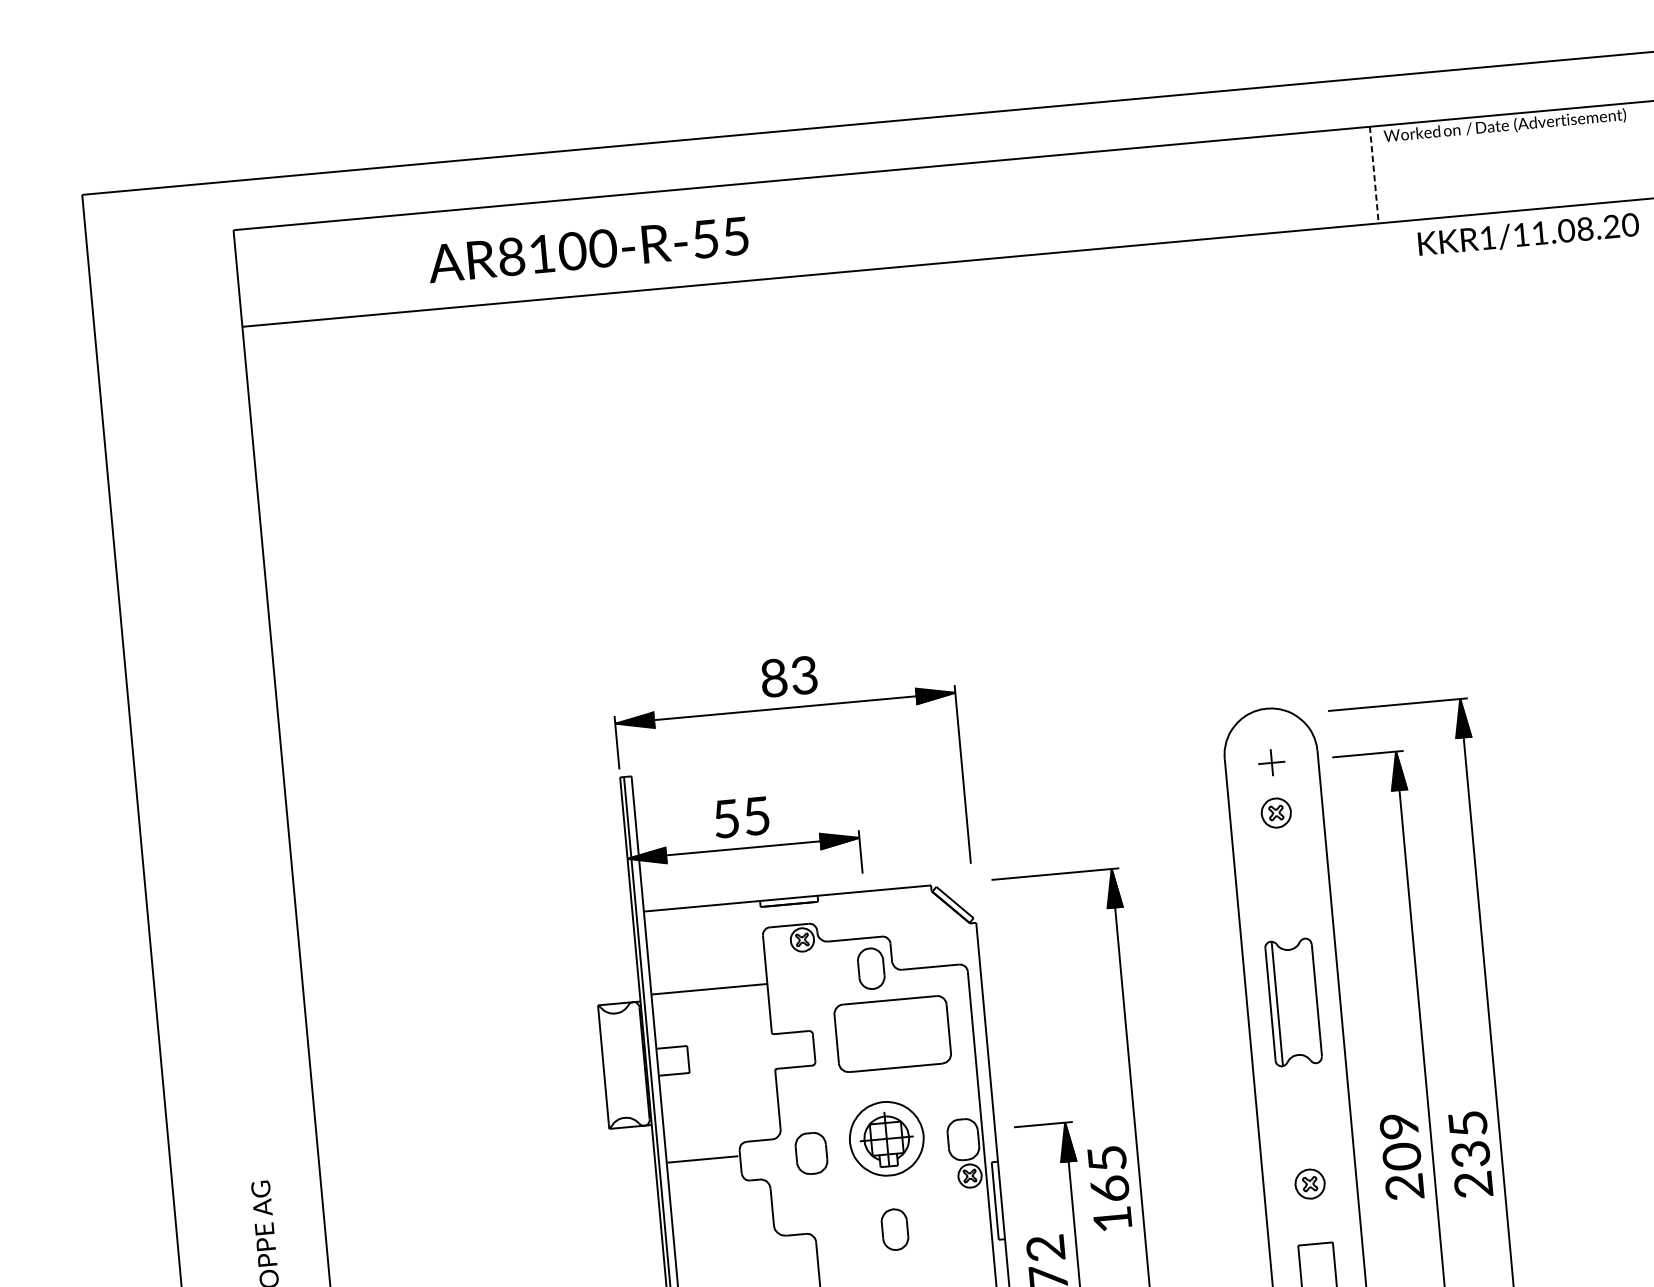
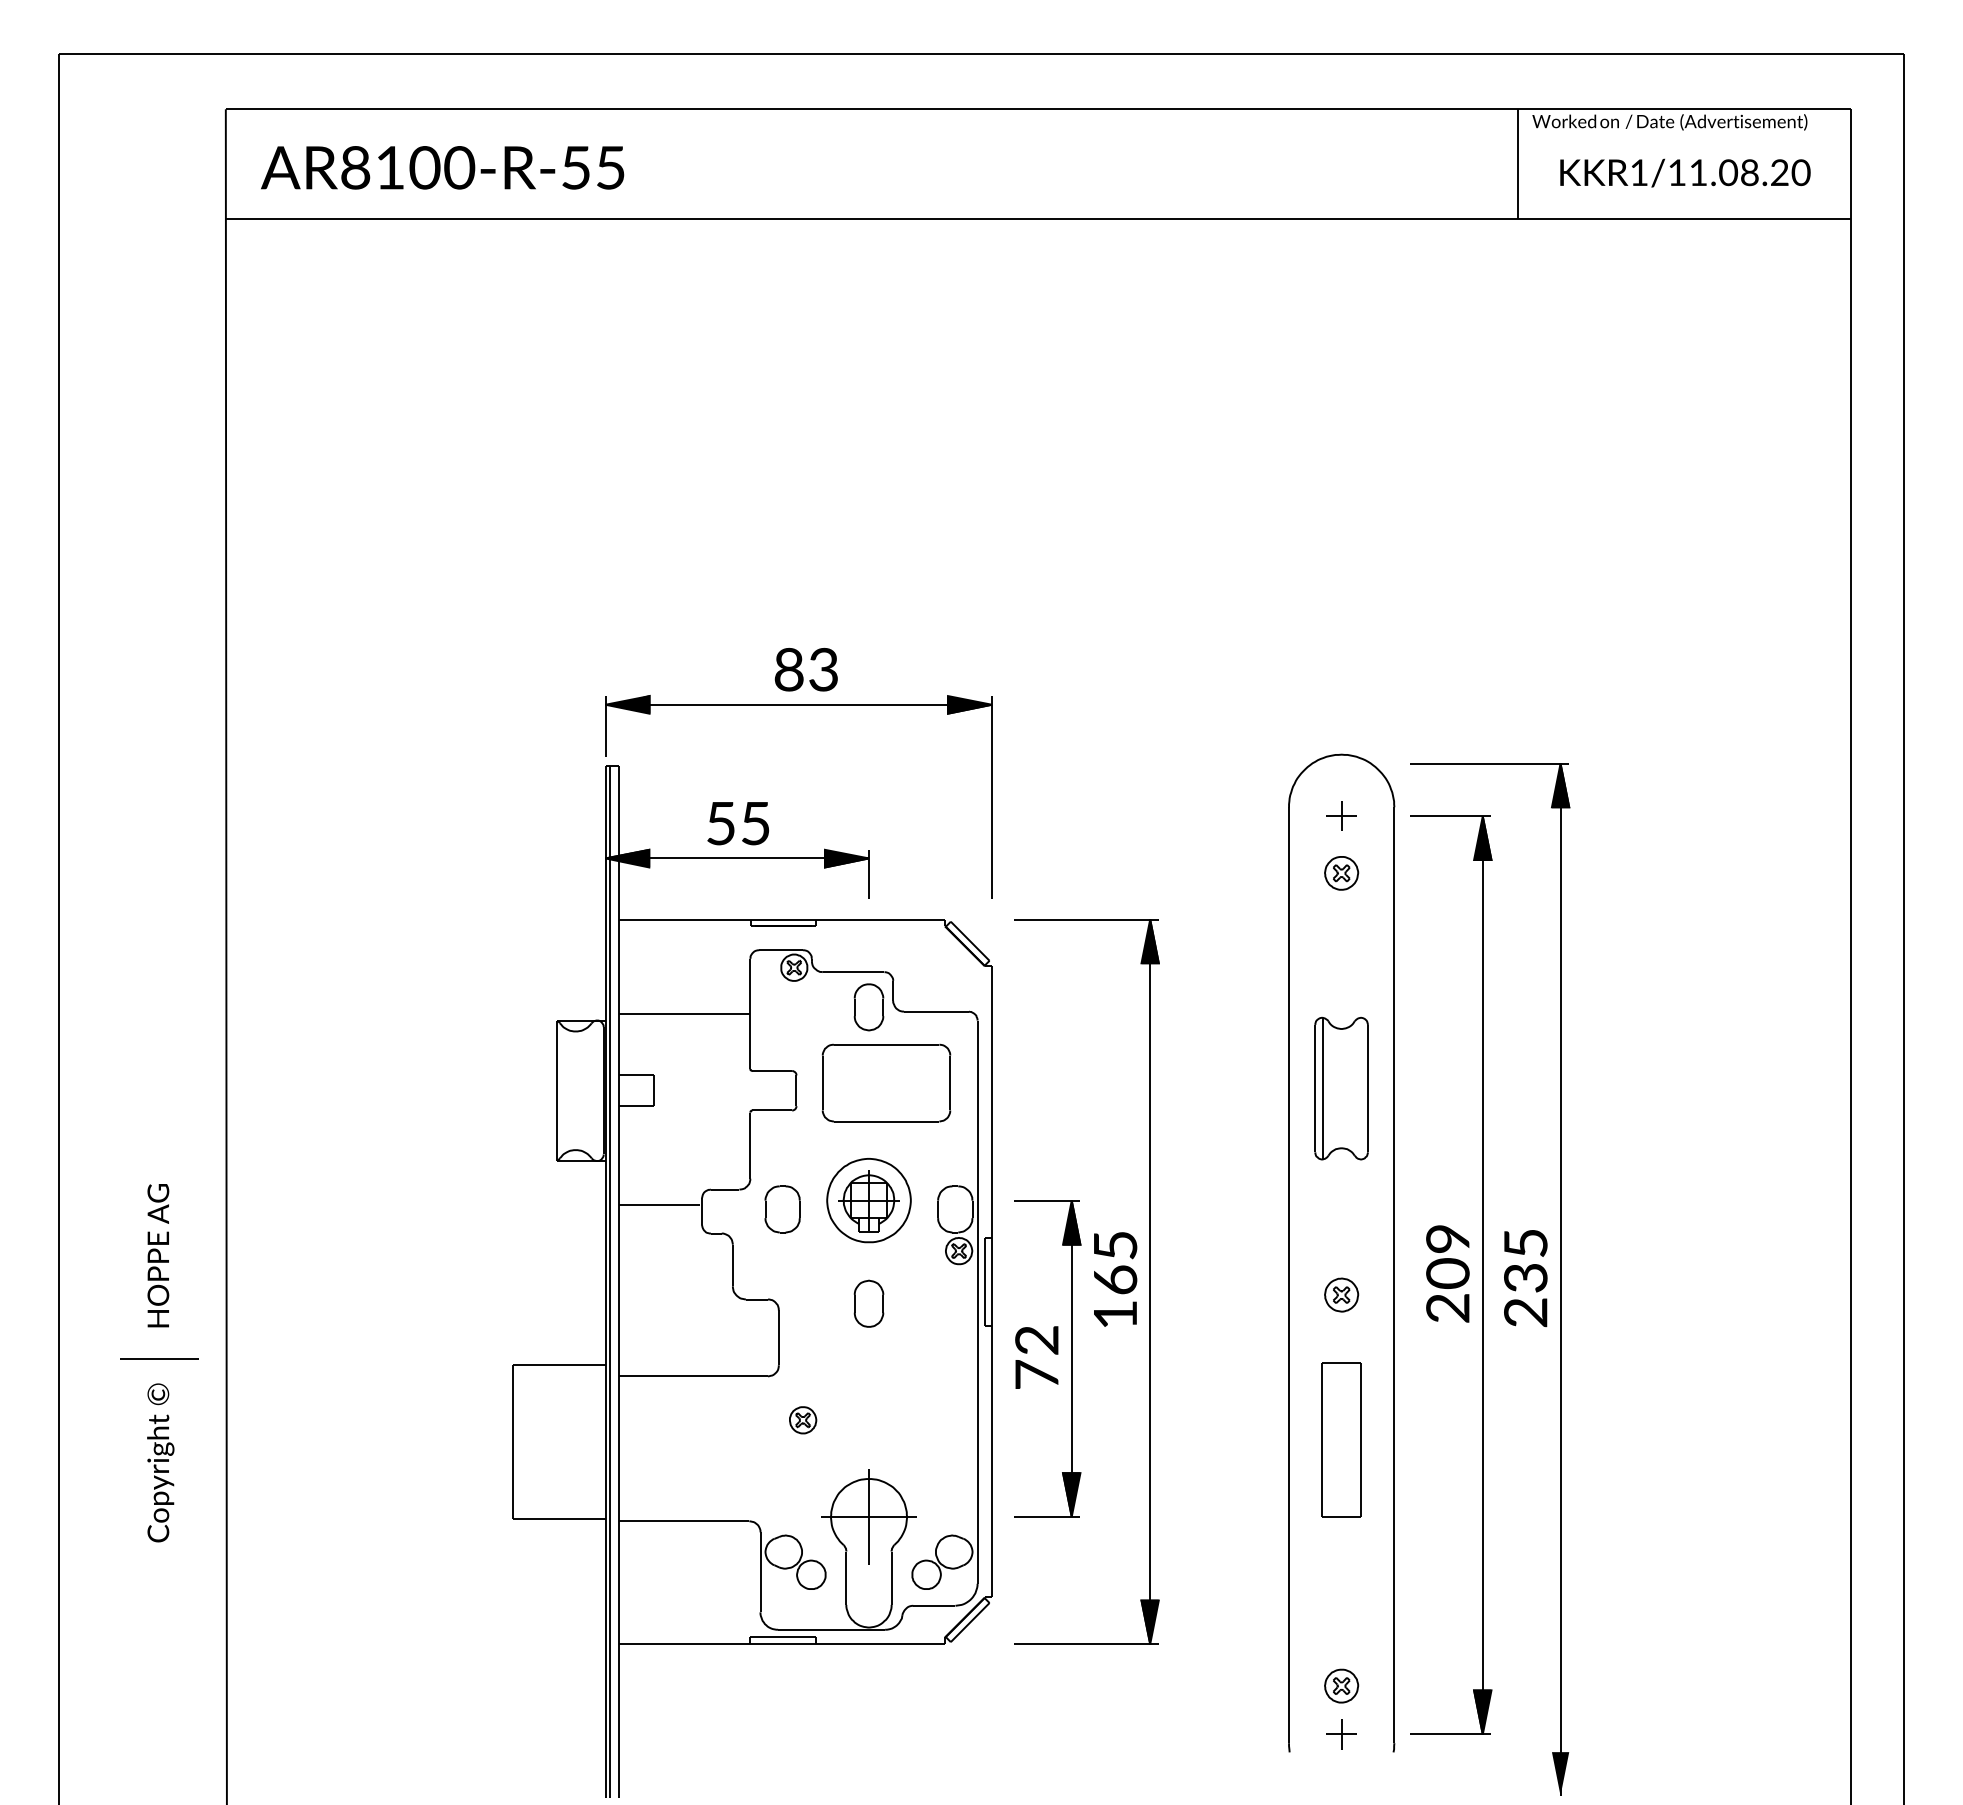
line: (1374, 175) -> (1517, 164), dashed -> solid
text: (1528, 234) -> (1685, 172), moved
text: (588, 249) -> (442, 167), moved

